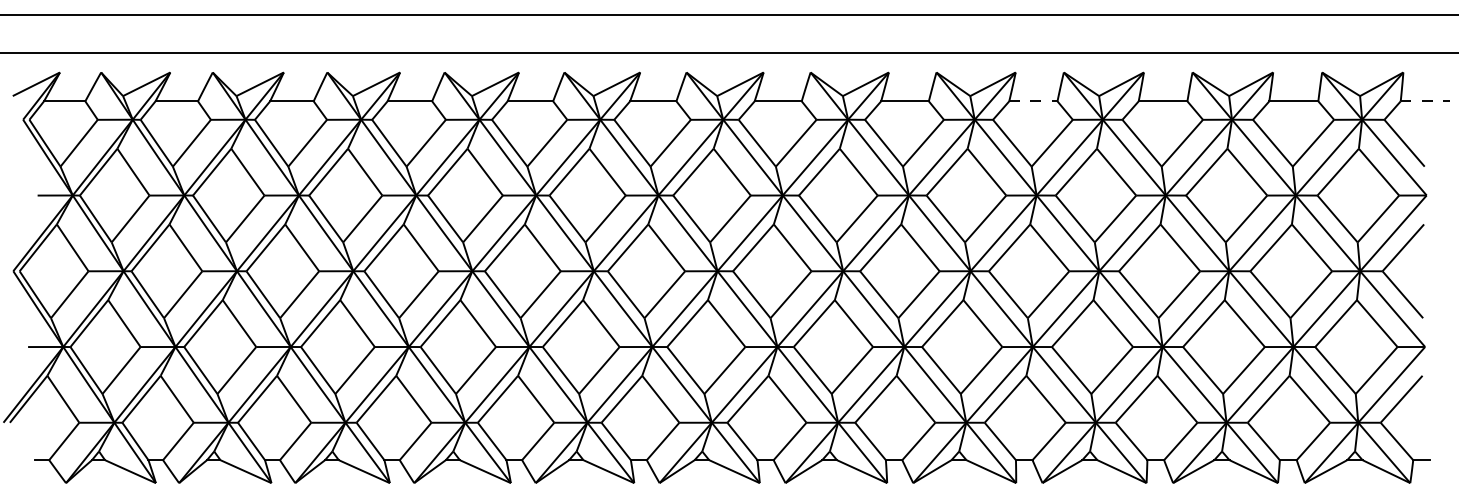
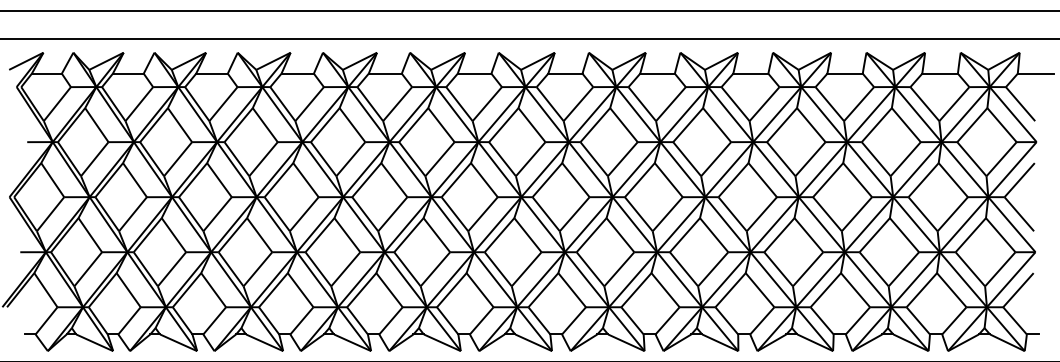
line: (1033, 101) -> (750, 73), dashed -> solid
line: (1425, 101) -> (1035, 73), dashed -> solid

